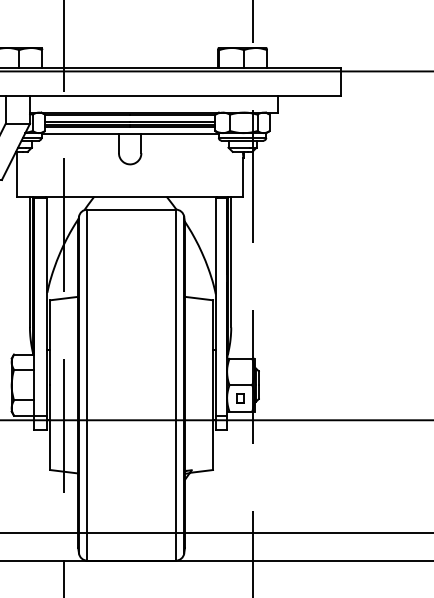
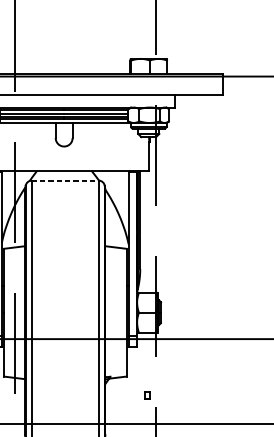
line: (132, 209) -> (65, 180), solid -> dashed
part: (240, 398) -> (147, 395), moved

